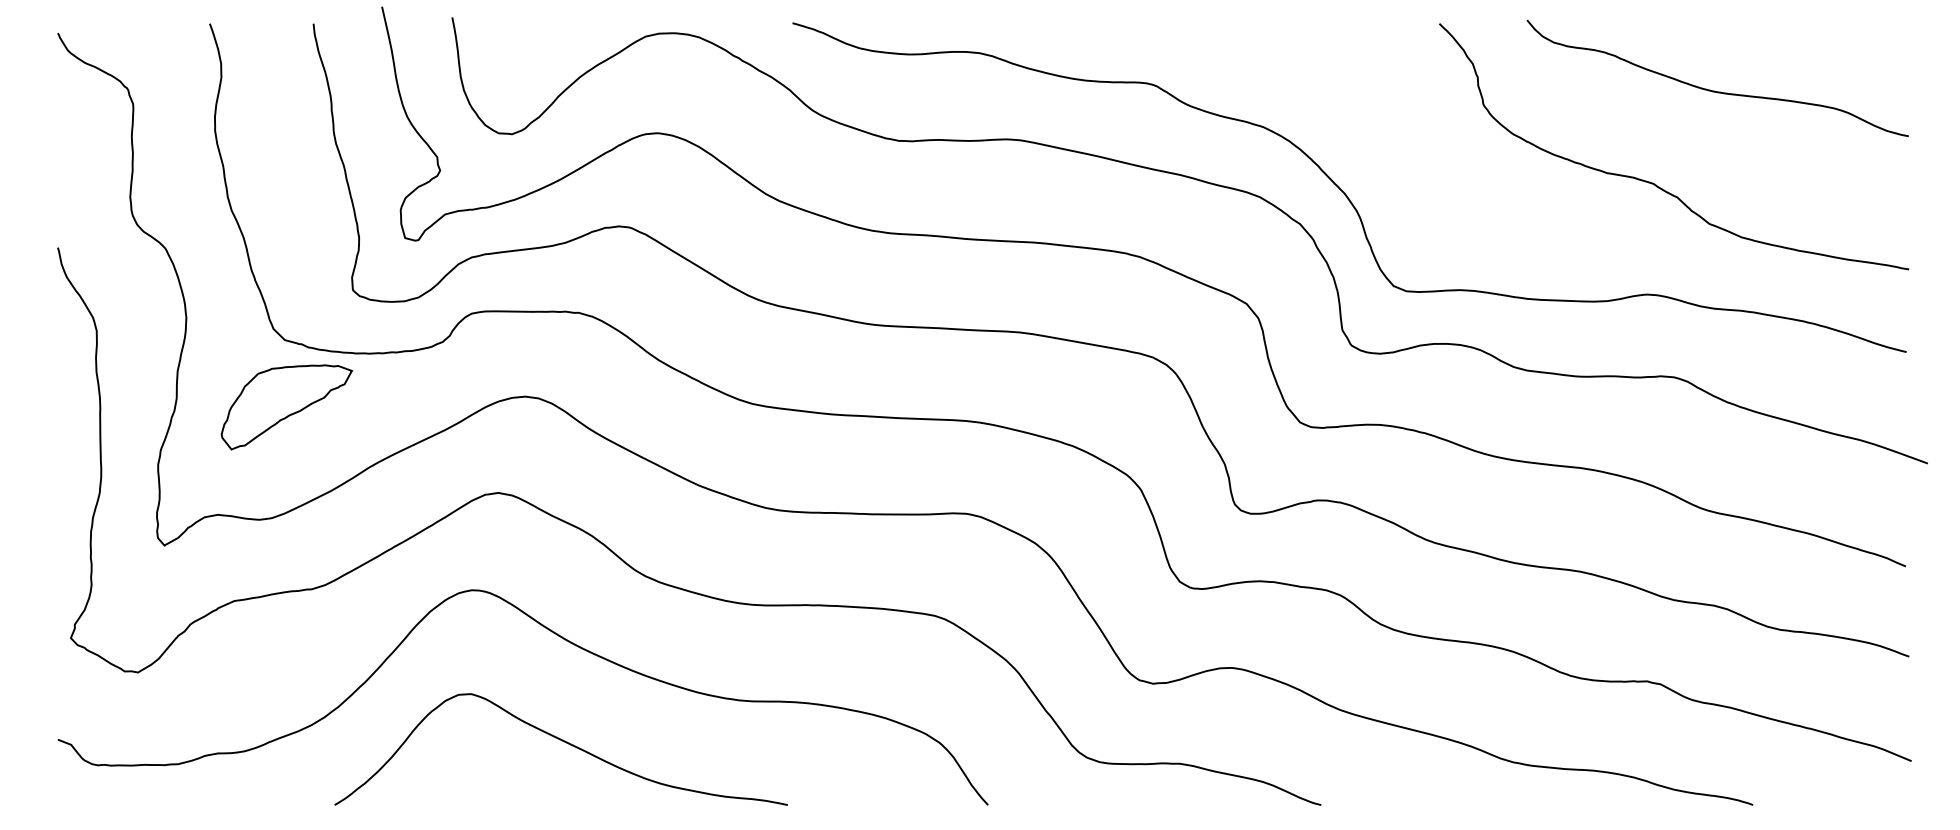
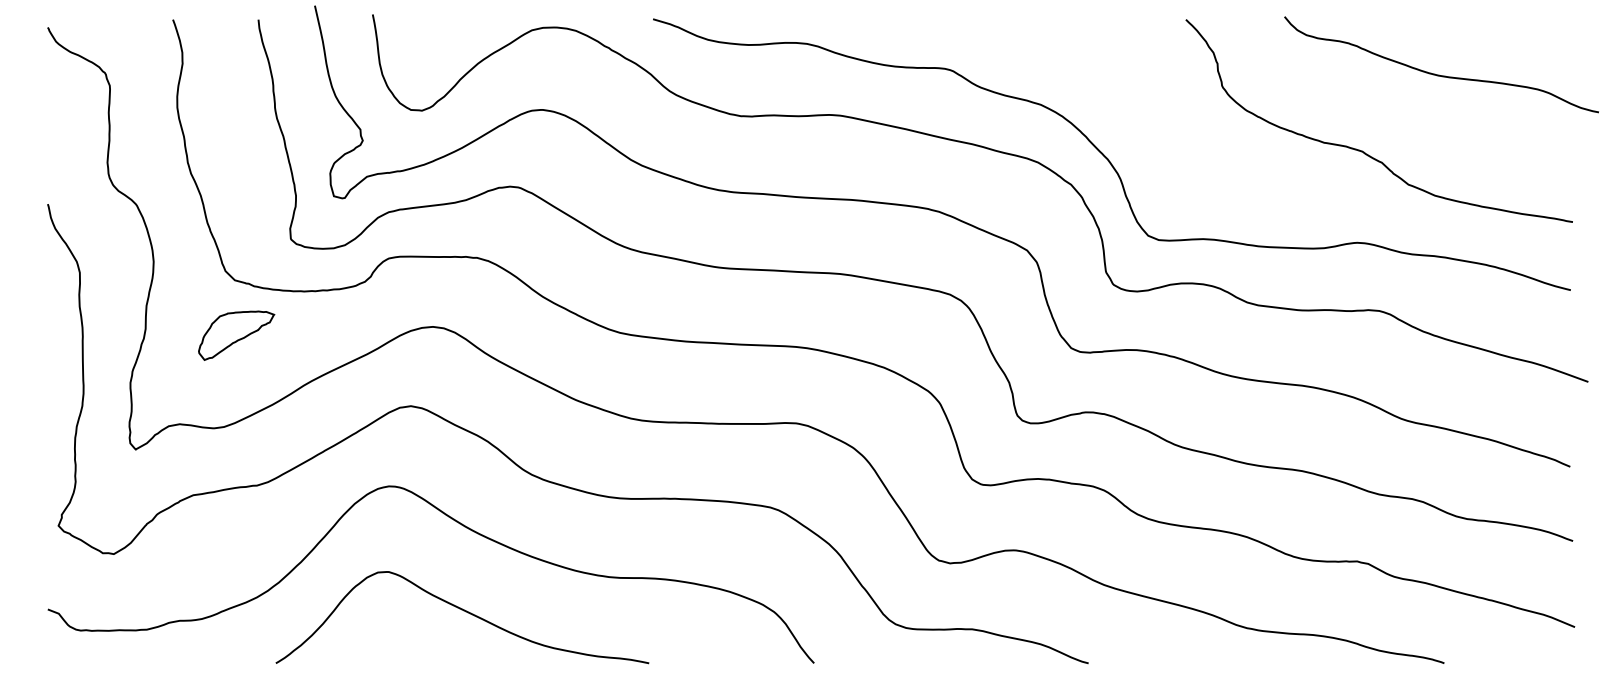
curve: (1714, 90) -> (1438, 74), moved
part: (286, 407) -> (236, 335), size x0.7

